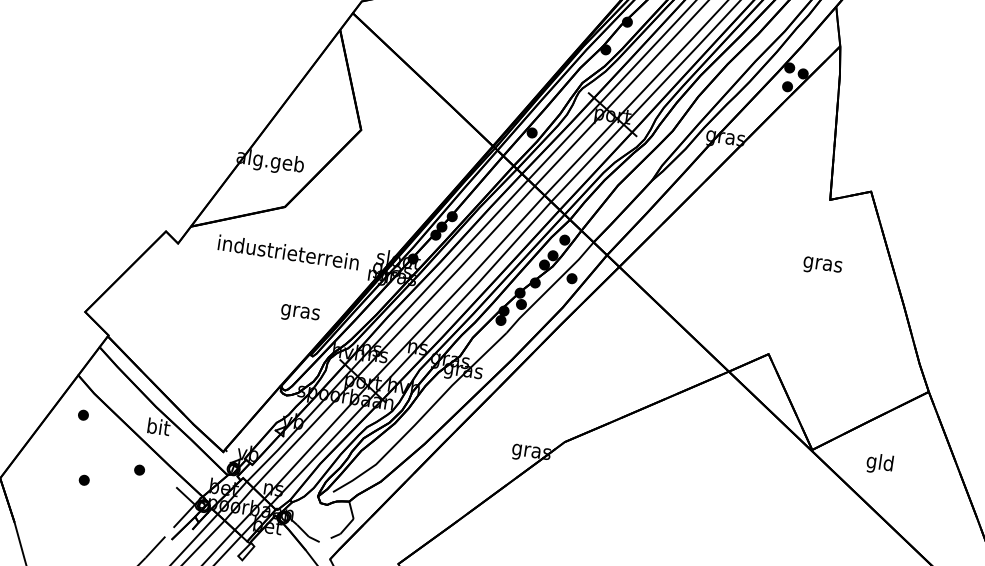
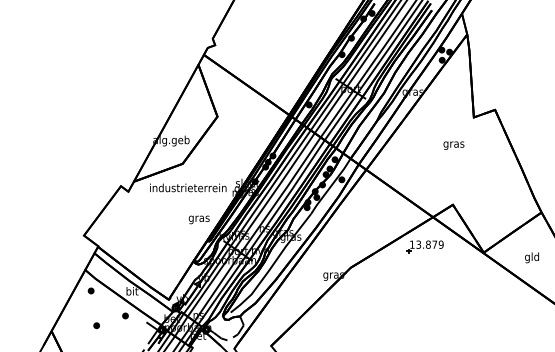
text: (821, 265) -> (453, 145), moved
part: (705, 422) -> (424, 246), added
text: (878, 463) -> (531, 257), moved

